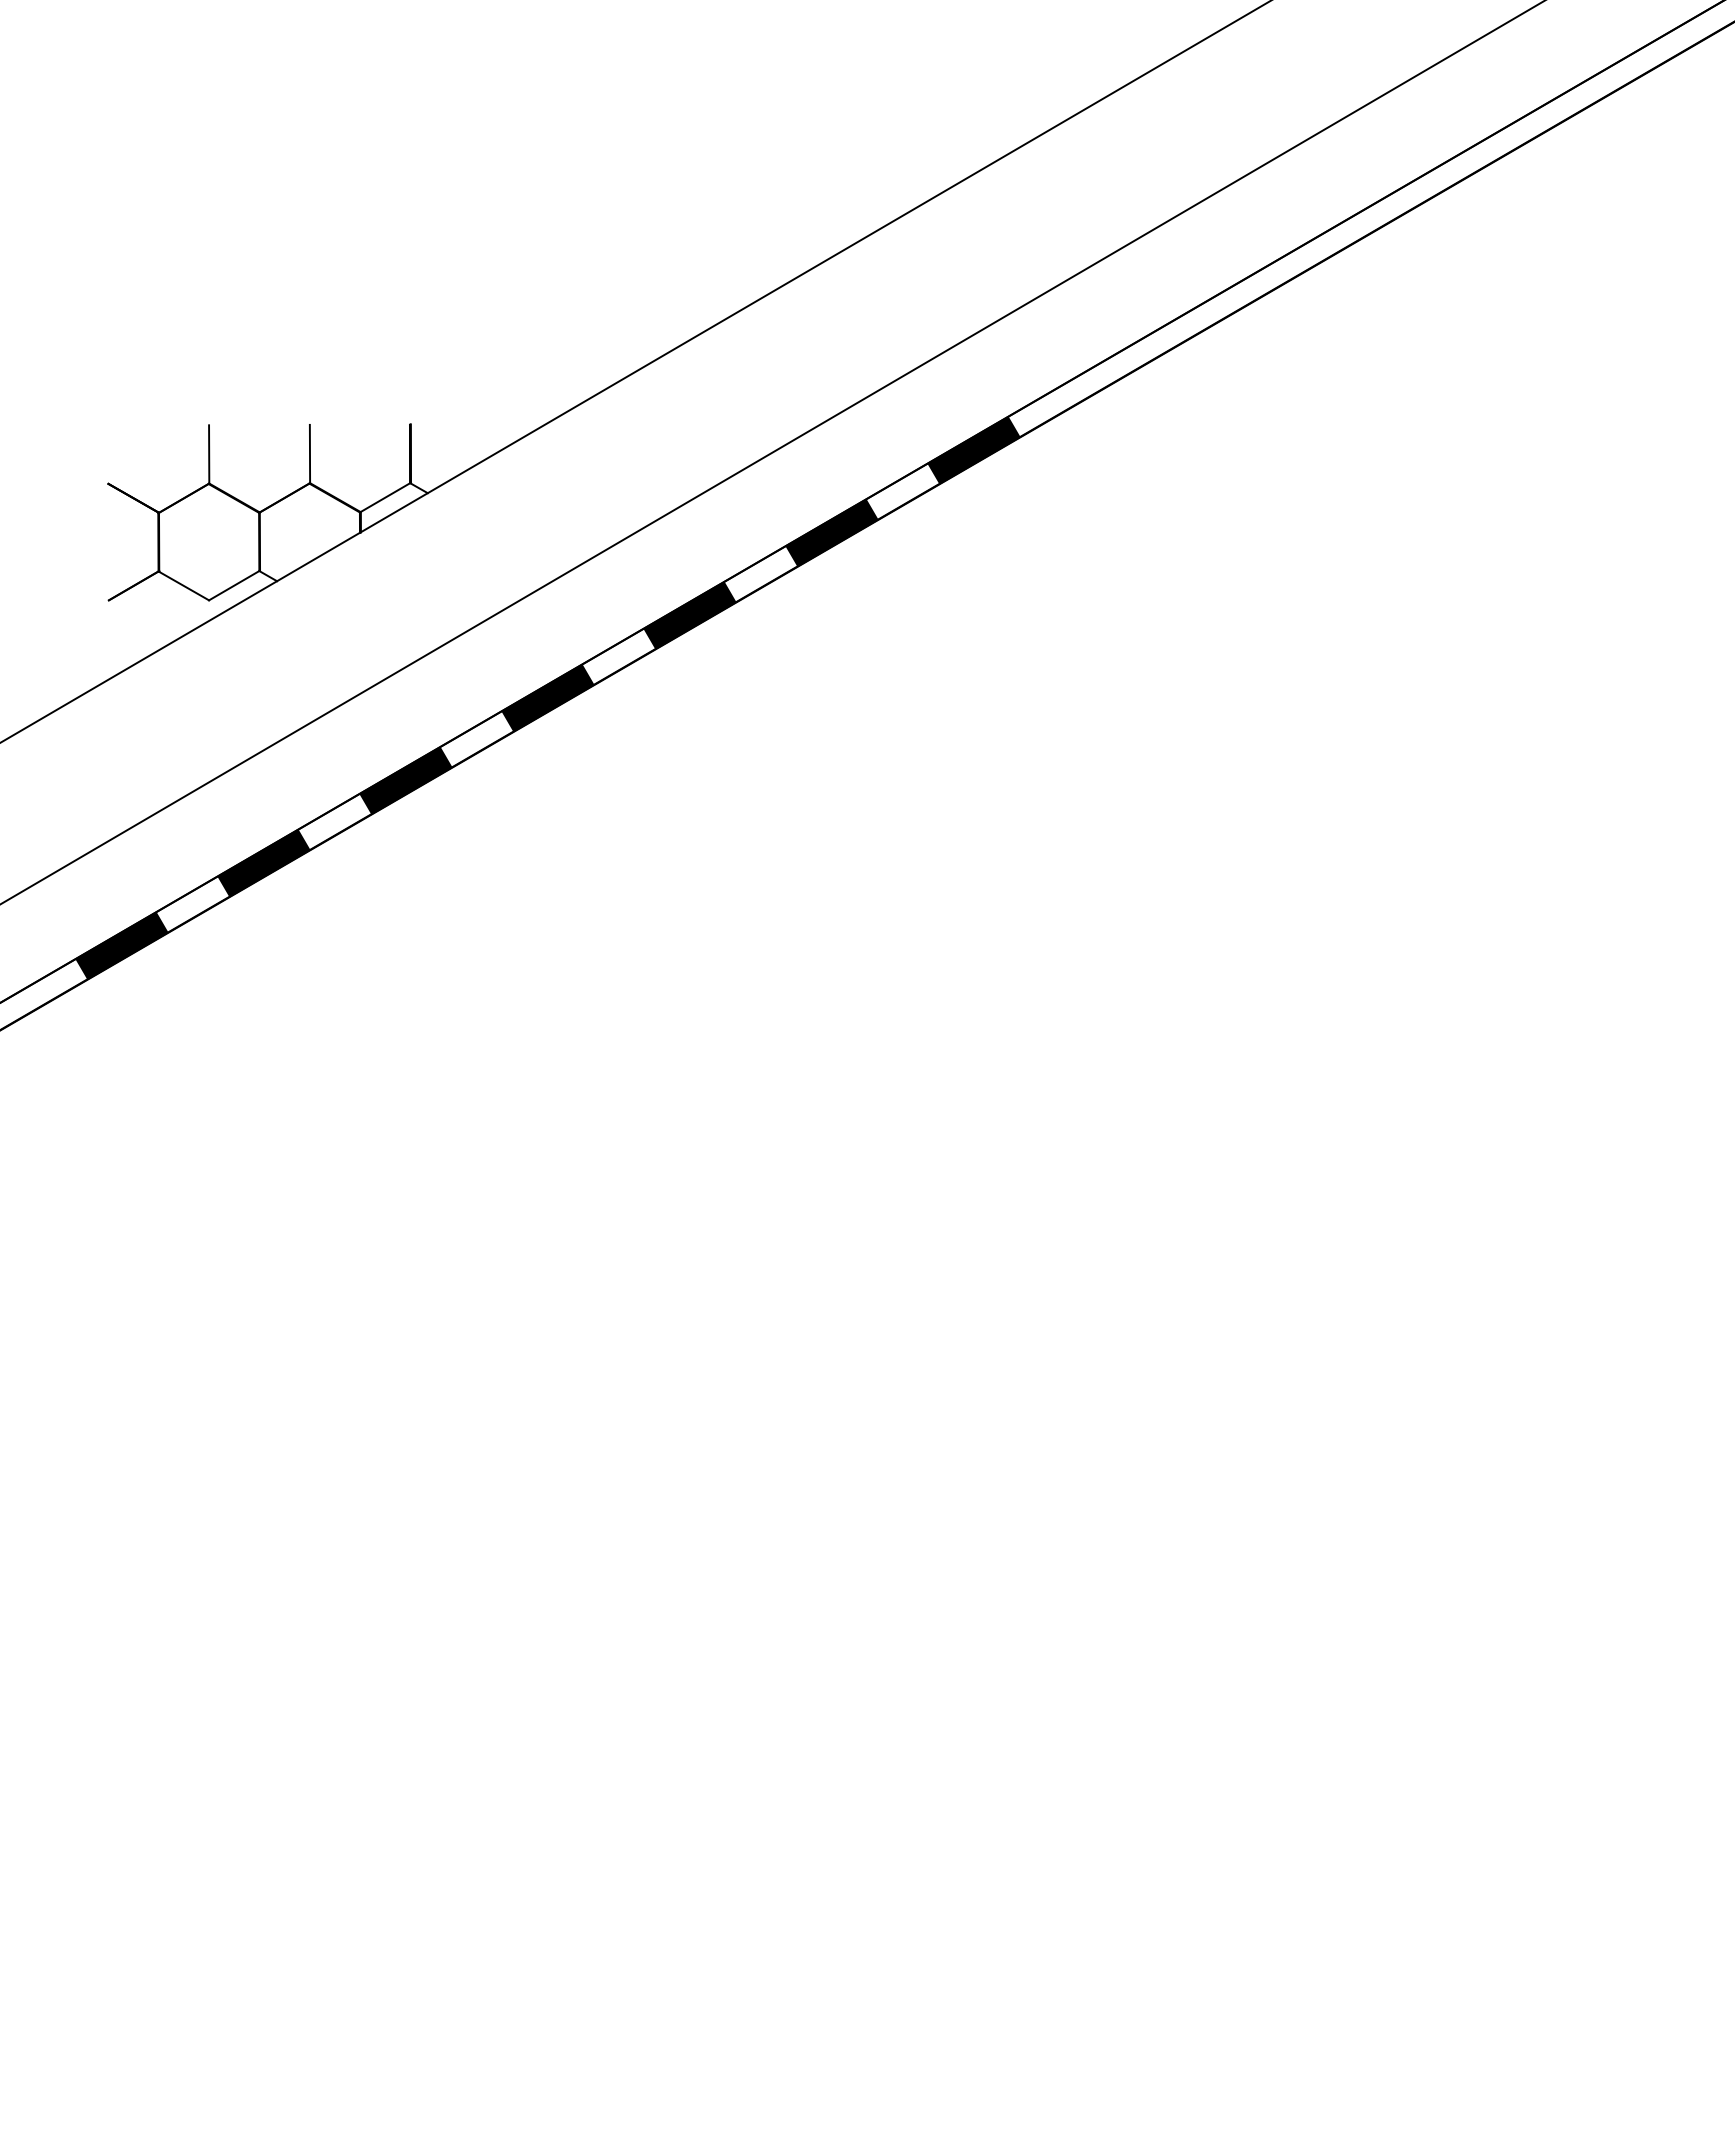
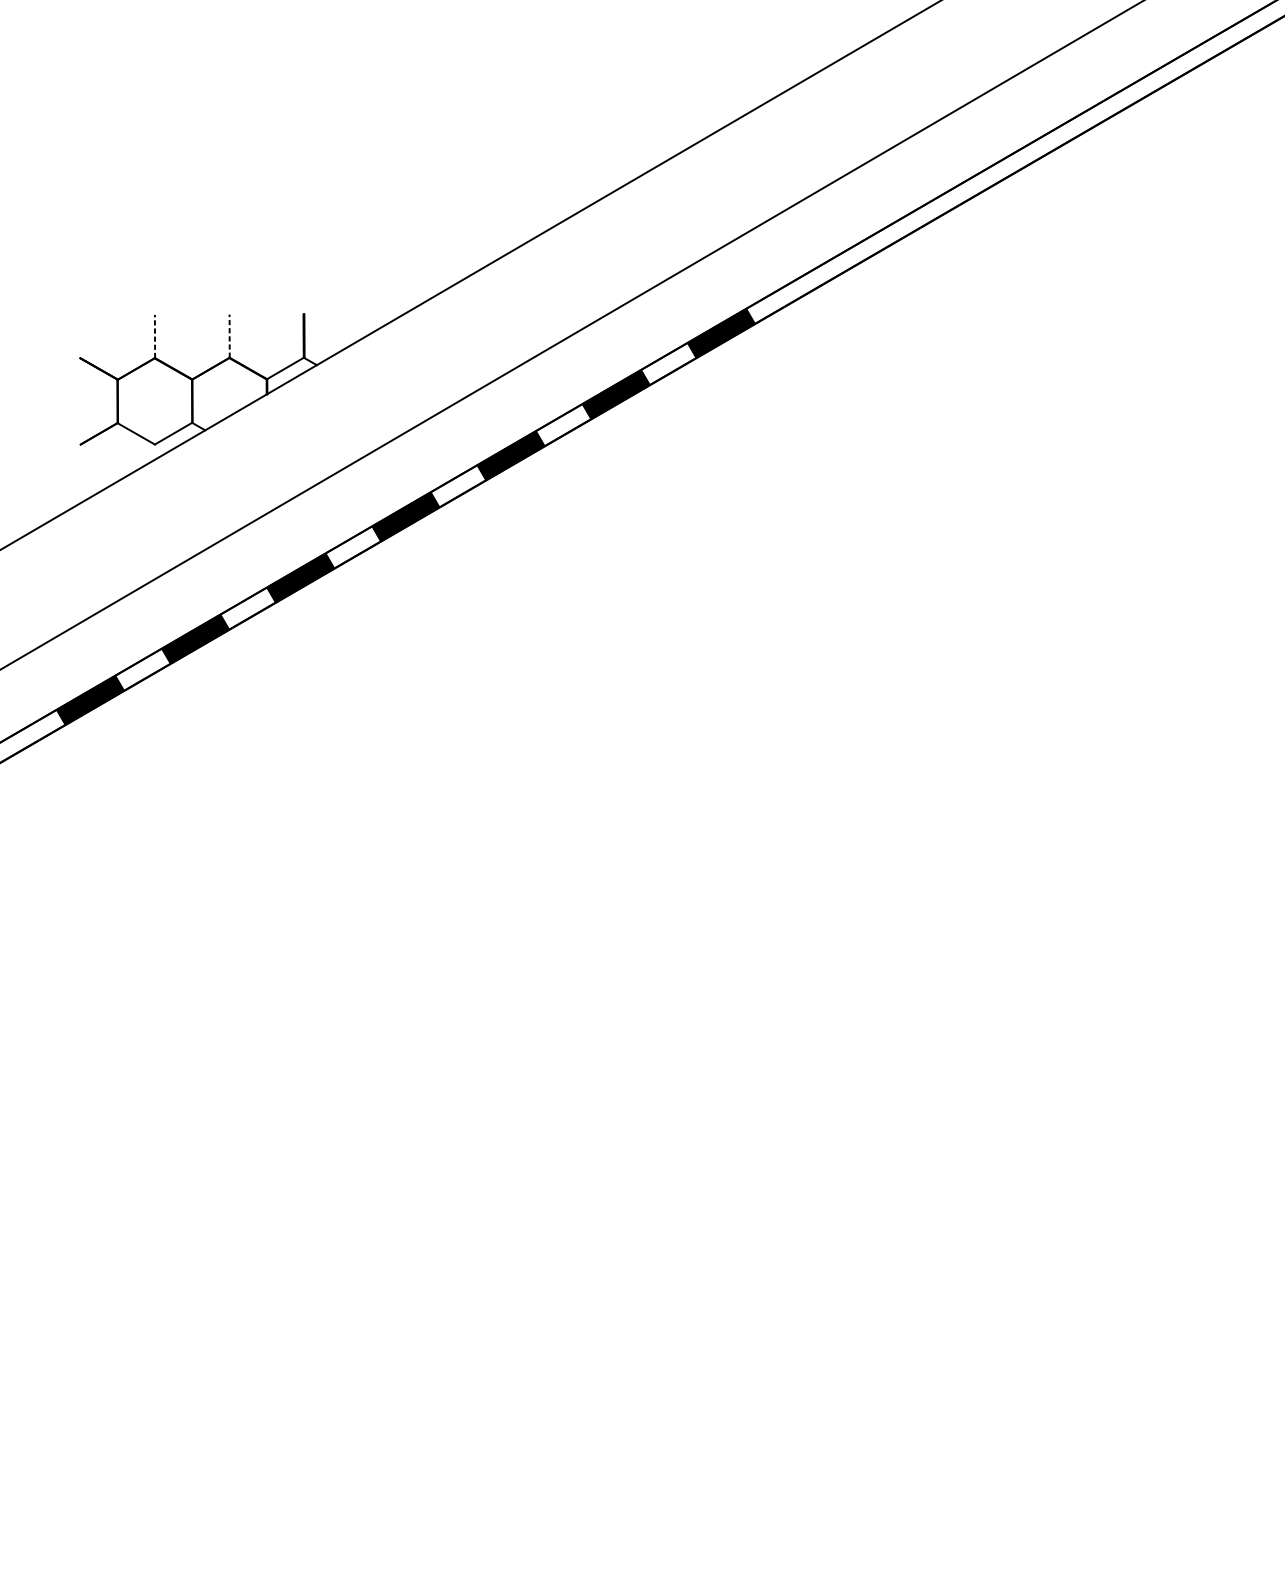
line: (209, 453) -> (155, 335), solid -> dashed
line: (309, 453) -> (229, 335), solid -> dashed

